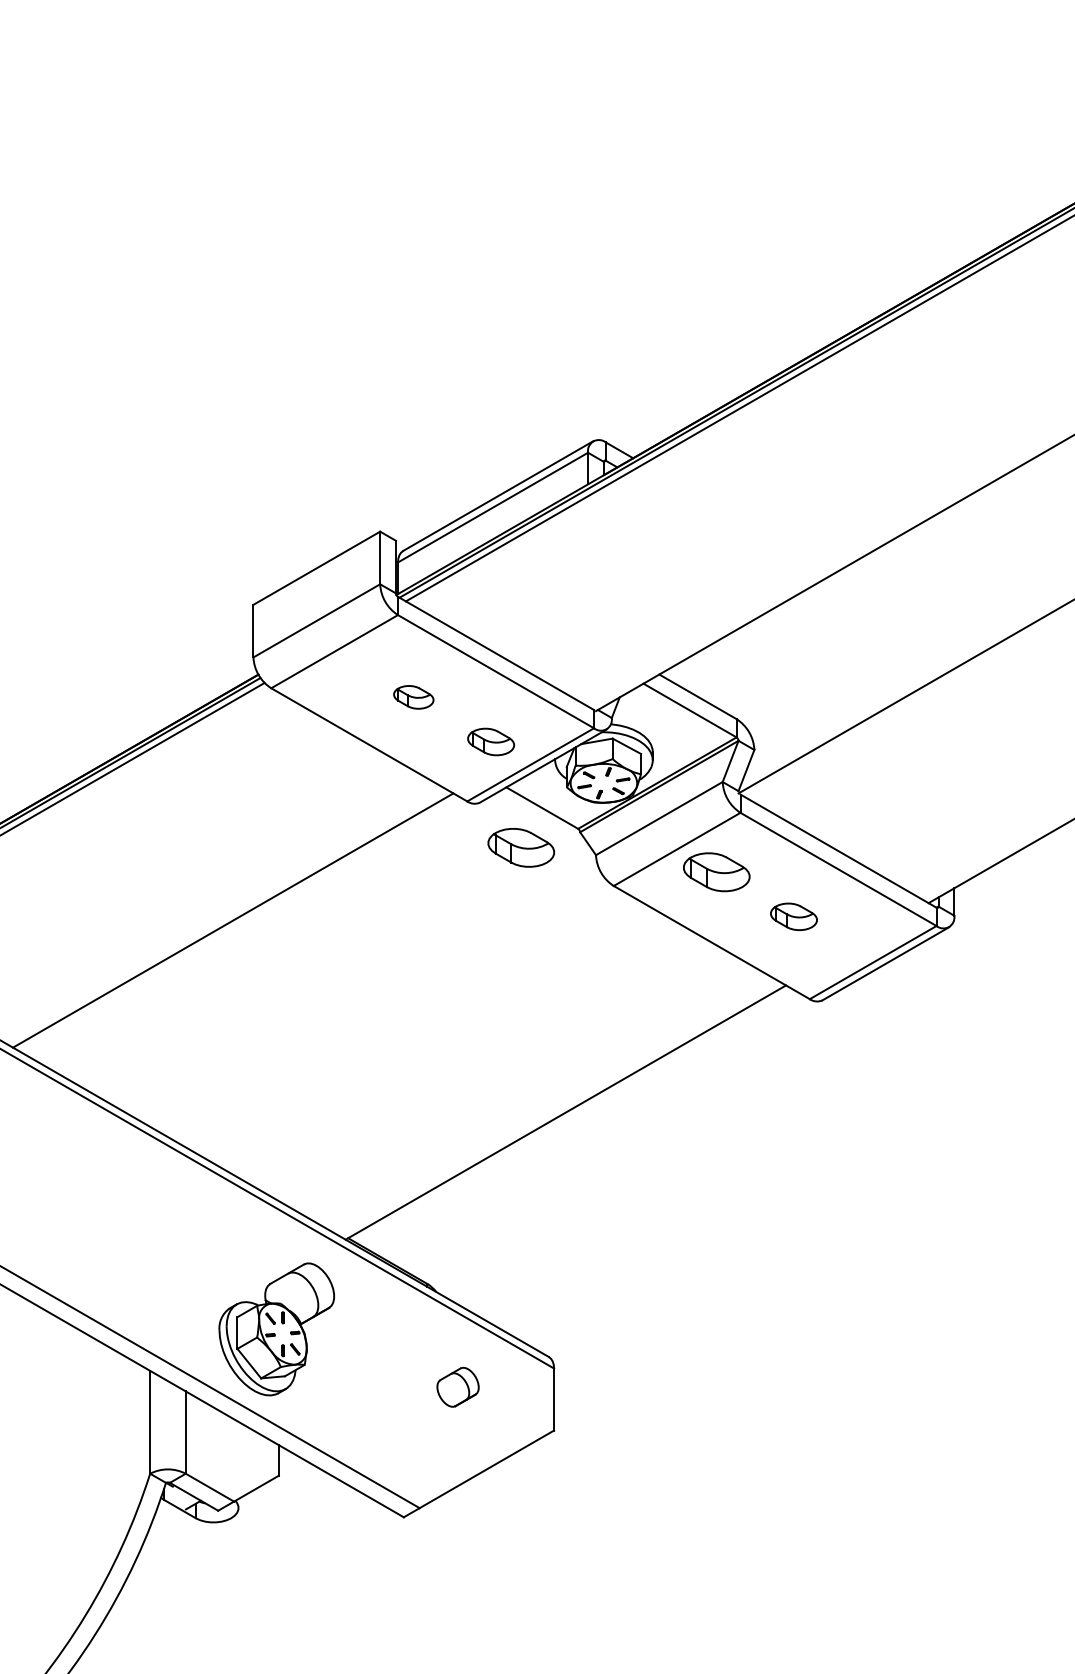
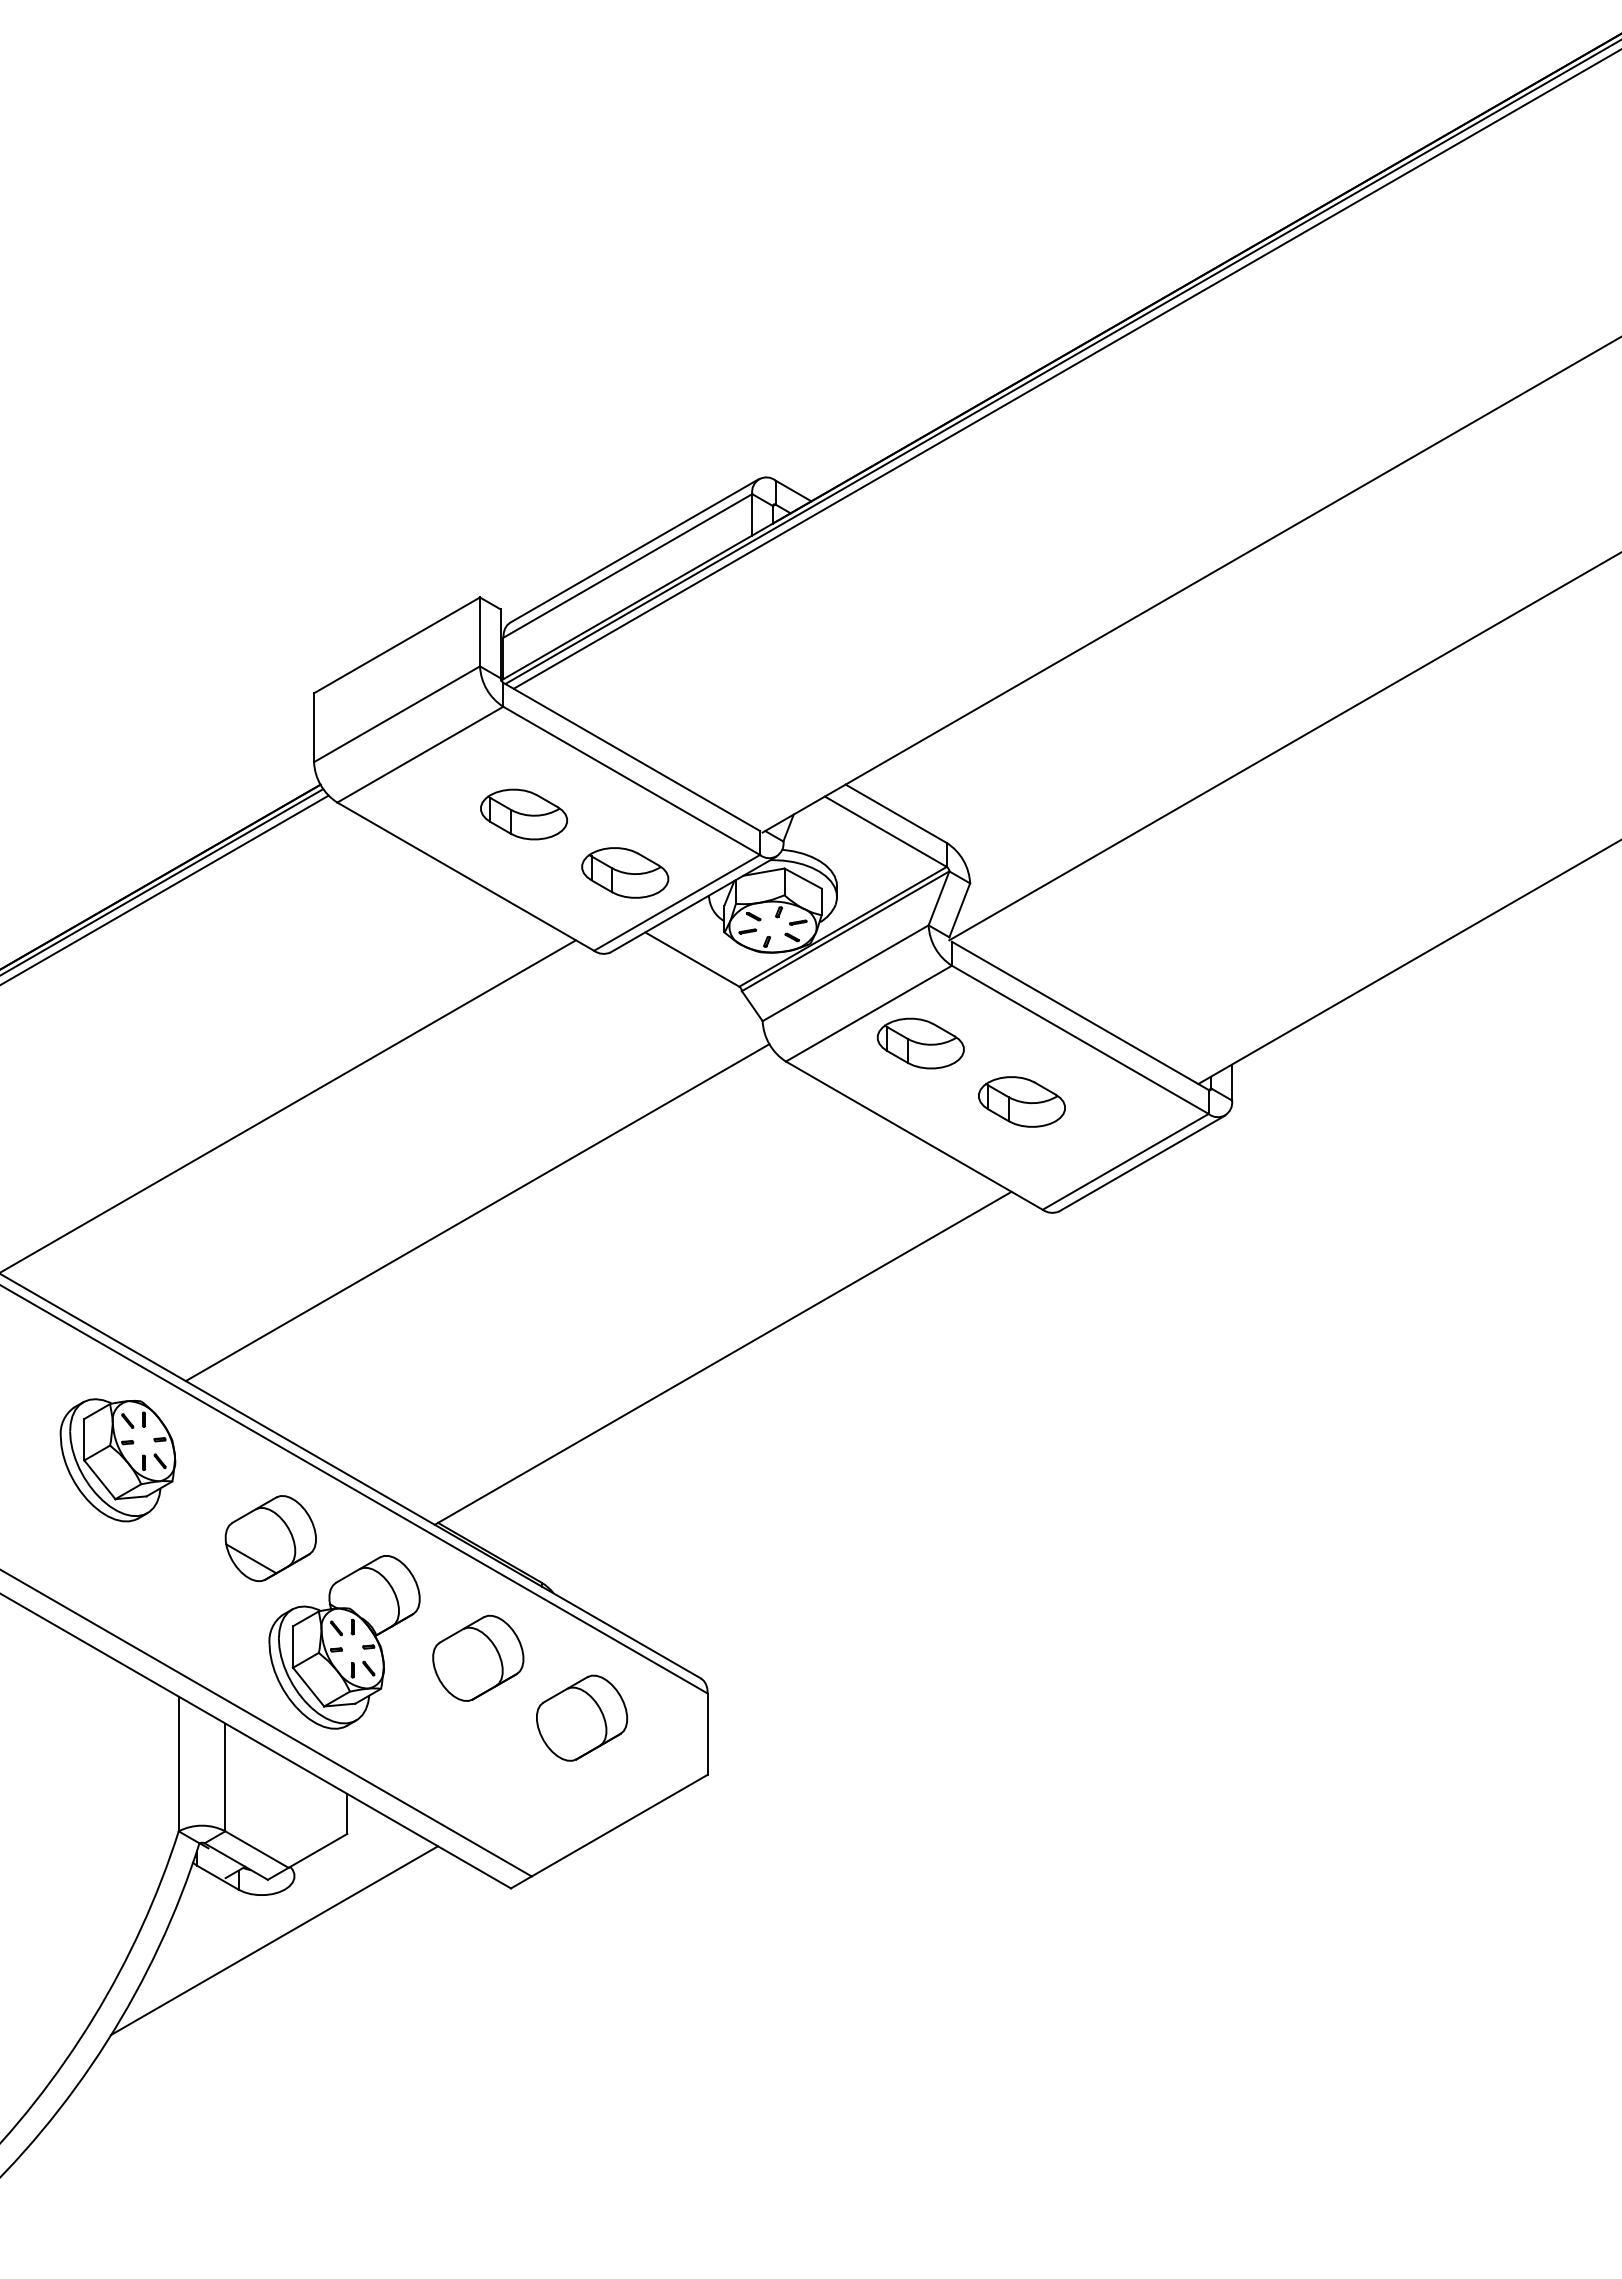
part: (413, 697) -> (523, 814), size x1.67
part: (491, 741) -> (625, 872), size x1.43
part: (521, 847) -> (664, 1011), removed
part: (793, 916) -> (1021, 1101), size x1.43
line: (378, 1001) -> (477, 1212), added
part: (103, 1190) -> (117, 1460), added
part: (220, 1250) -> (270, 1538), added
part: (379, 1341) -> (478, 1657), added
part: (457, 1386) -> (581, 1717), size x1.67
line: (223, 1557) -> (274, 1940), added

